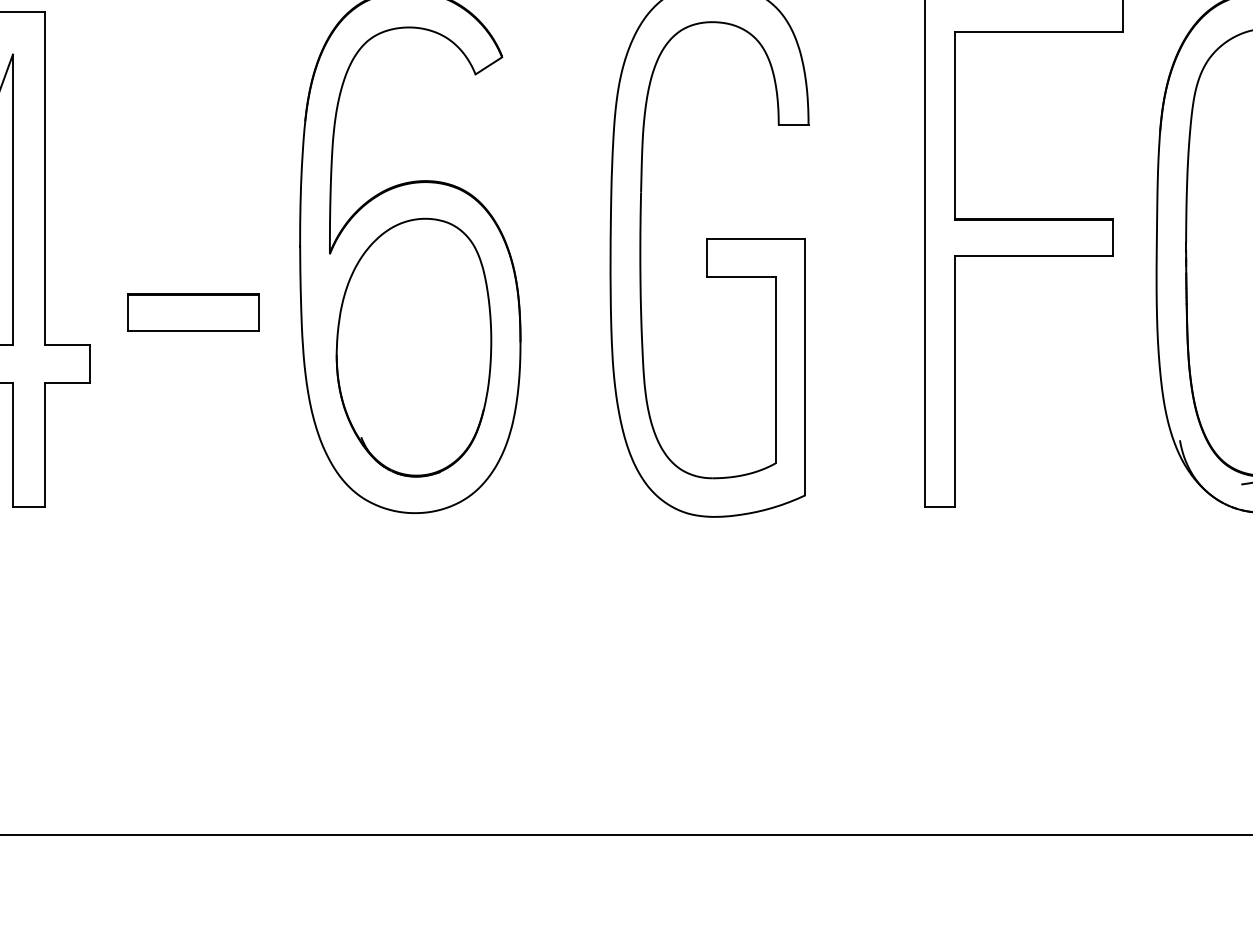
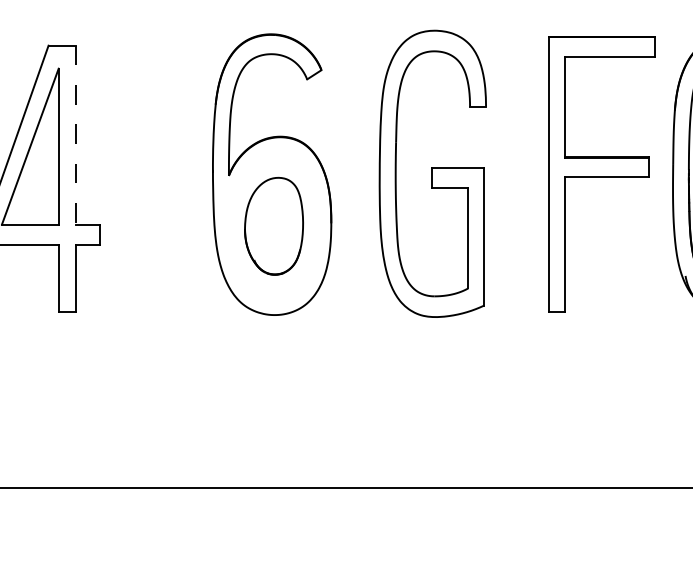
line: (46, 178) -> (76, 135), solid -> dashed
part: (193, 311) -> (155, 206), removed
part: (412, 348) -> (273, 226), size x0.7

